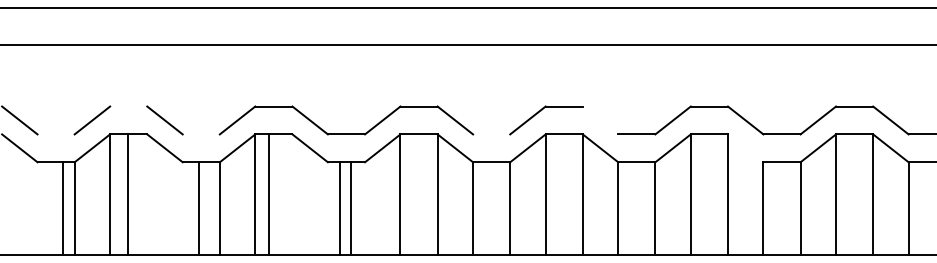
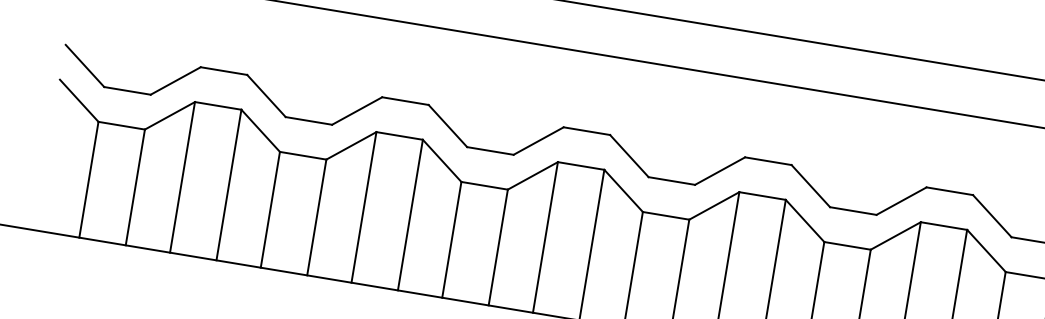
line: (128, 106) -> (223, 70), added
line: (600, 120) -> (810, 186), added
line: (55, 134) -> (126, 90), added
line: (200, 134) -> (307, 120), added
line: (491, 134) -> (671, 181), added
line: (745, 148) -> (986, 251), added
line: (128, 194) -> (229, 184), moved
line: (269, 194) -> (410, 214), moved
line: (62, 208) -> (88, 179), moved
line: (198, 208) -> (270, 209), moved
line: (340, 208) -> (498, 247), moved
line: (350, 208) -> (451, 239), moved

